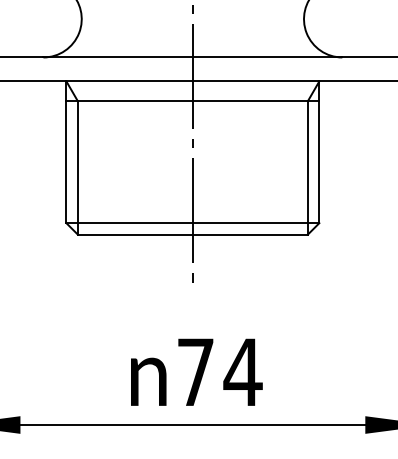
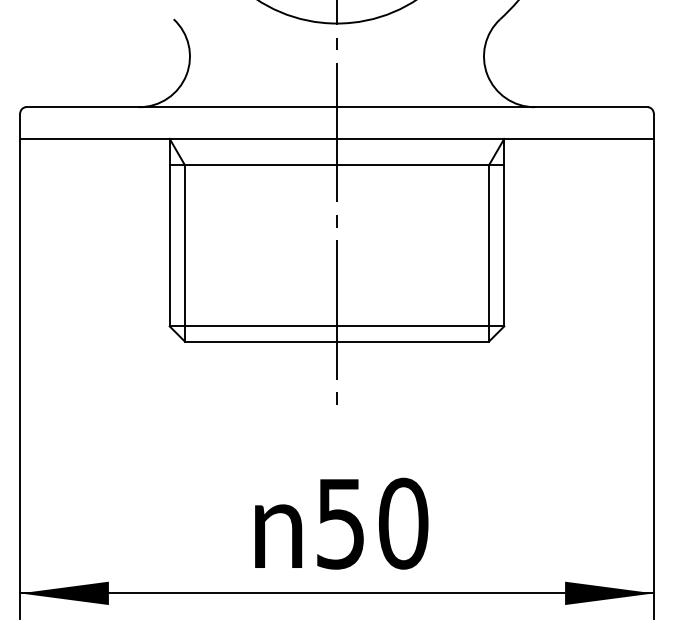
text: (220, 372) -> (373, 523), 74 -> 50

